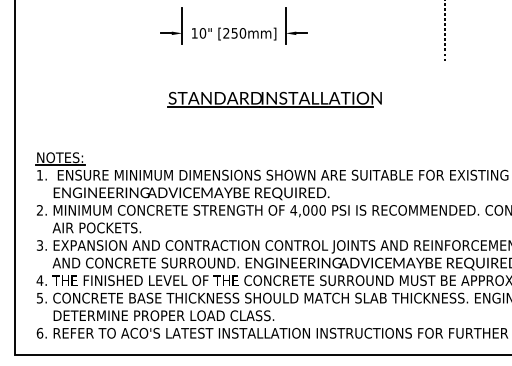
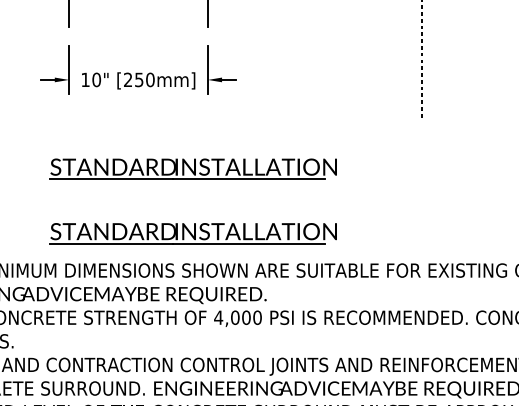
part: (274, 147) -> (192, 233), added

